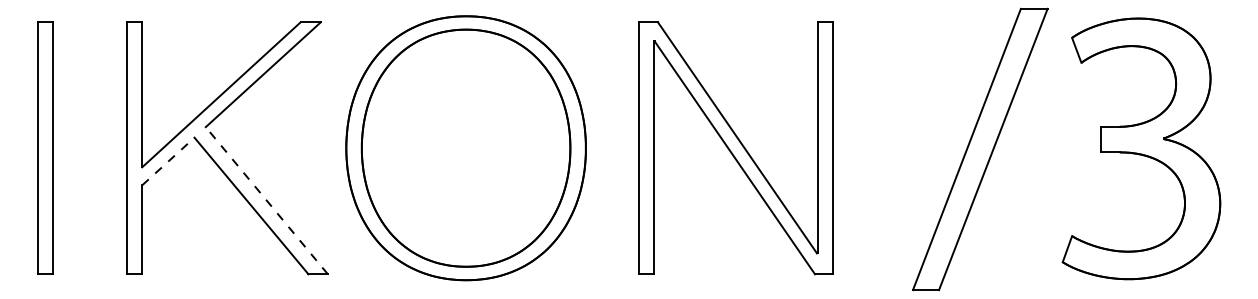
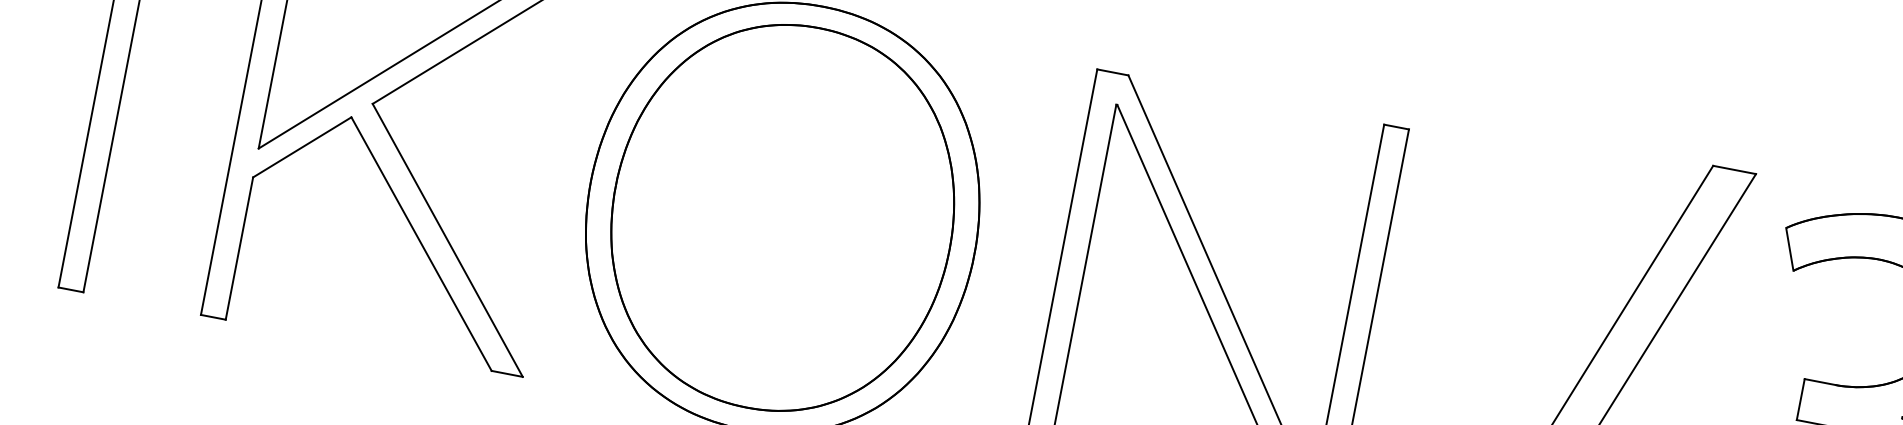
line: (168, 161) -> (302, 147), dashed -> solid
line: (266, 200) -> (447, 239), dashed -> solid

